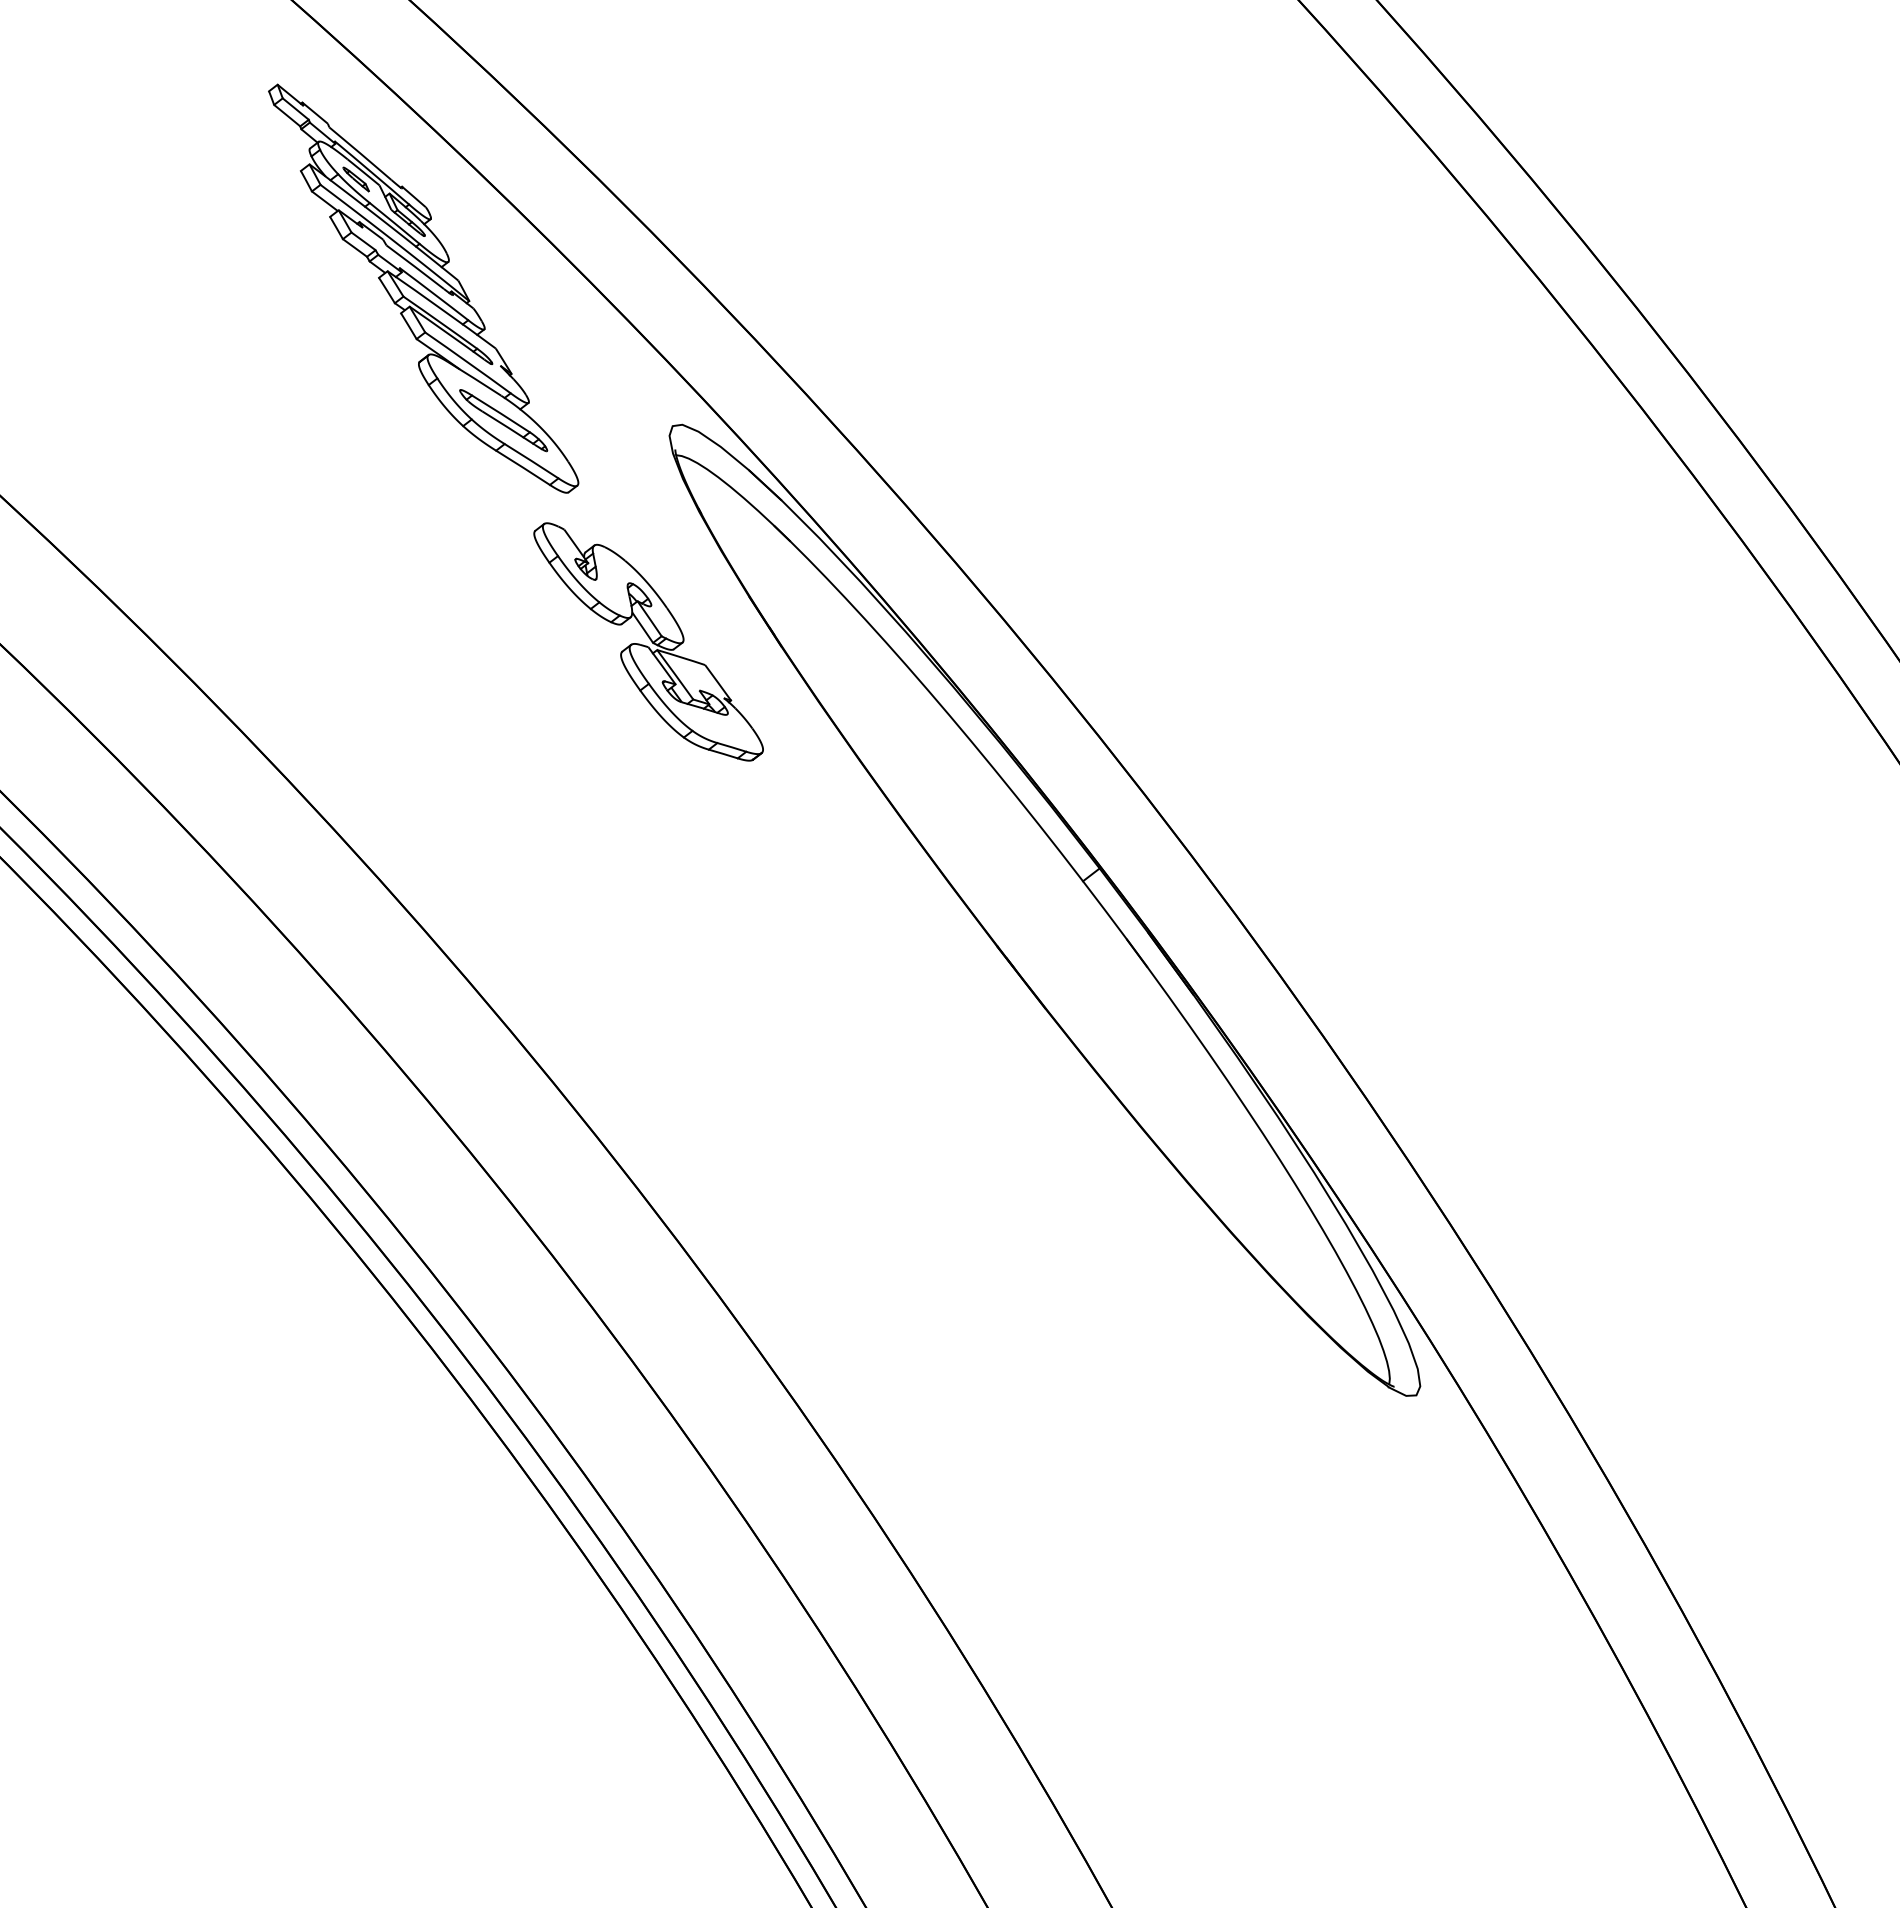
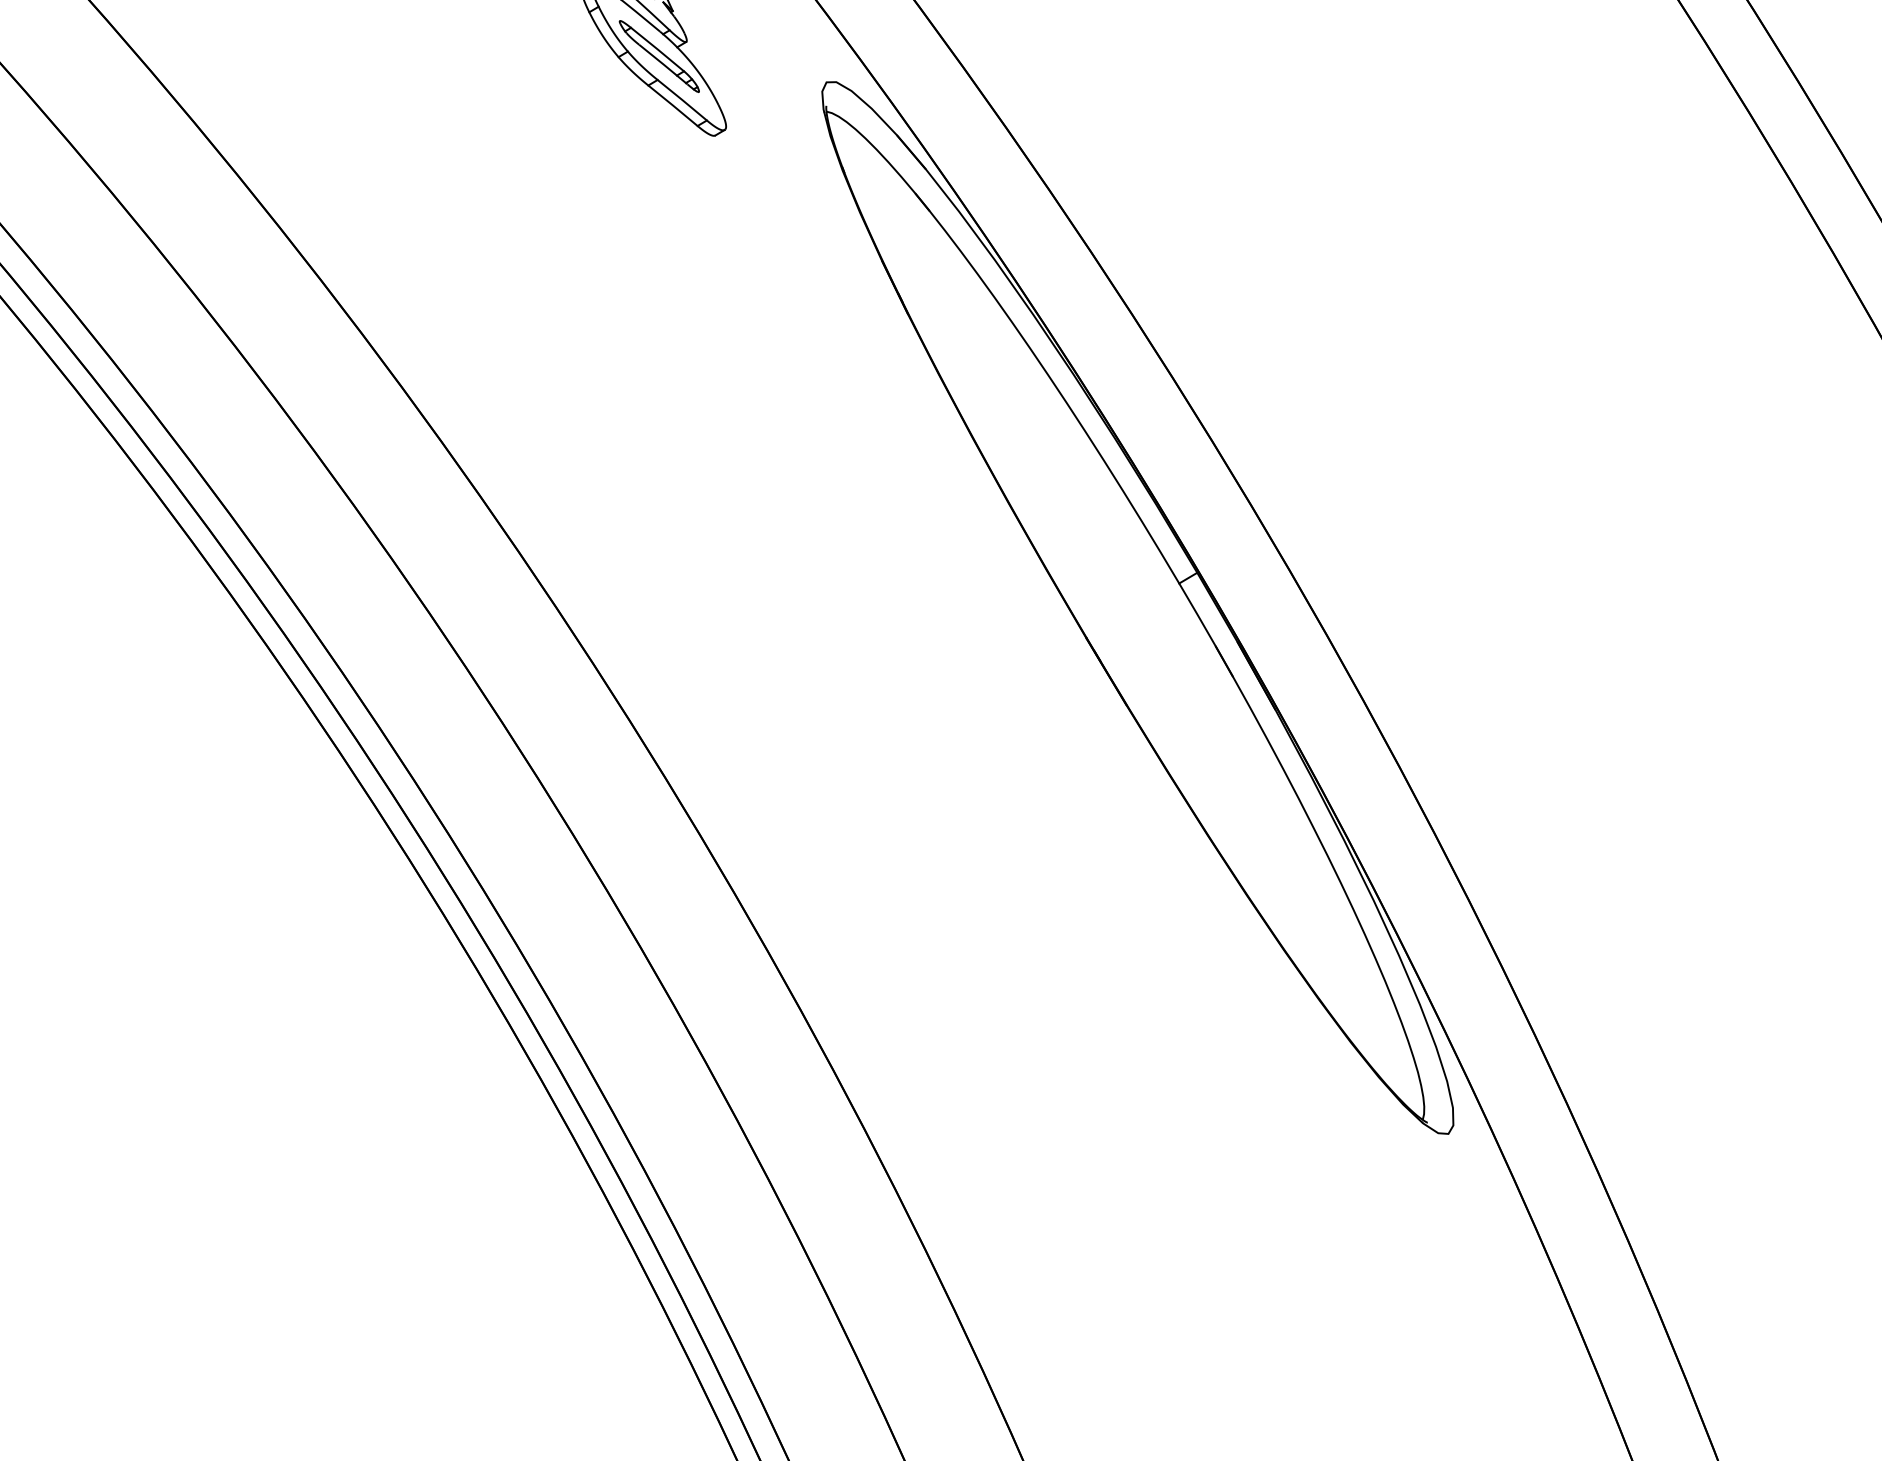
part: (648, 641) -> (776, 293), removed

